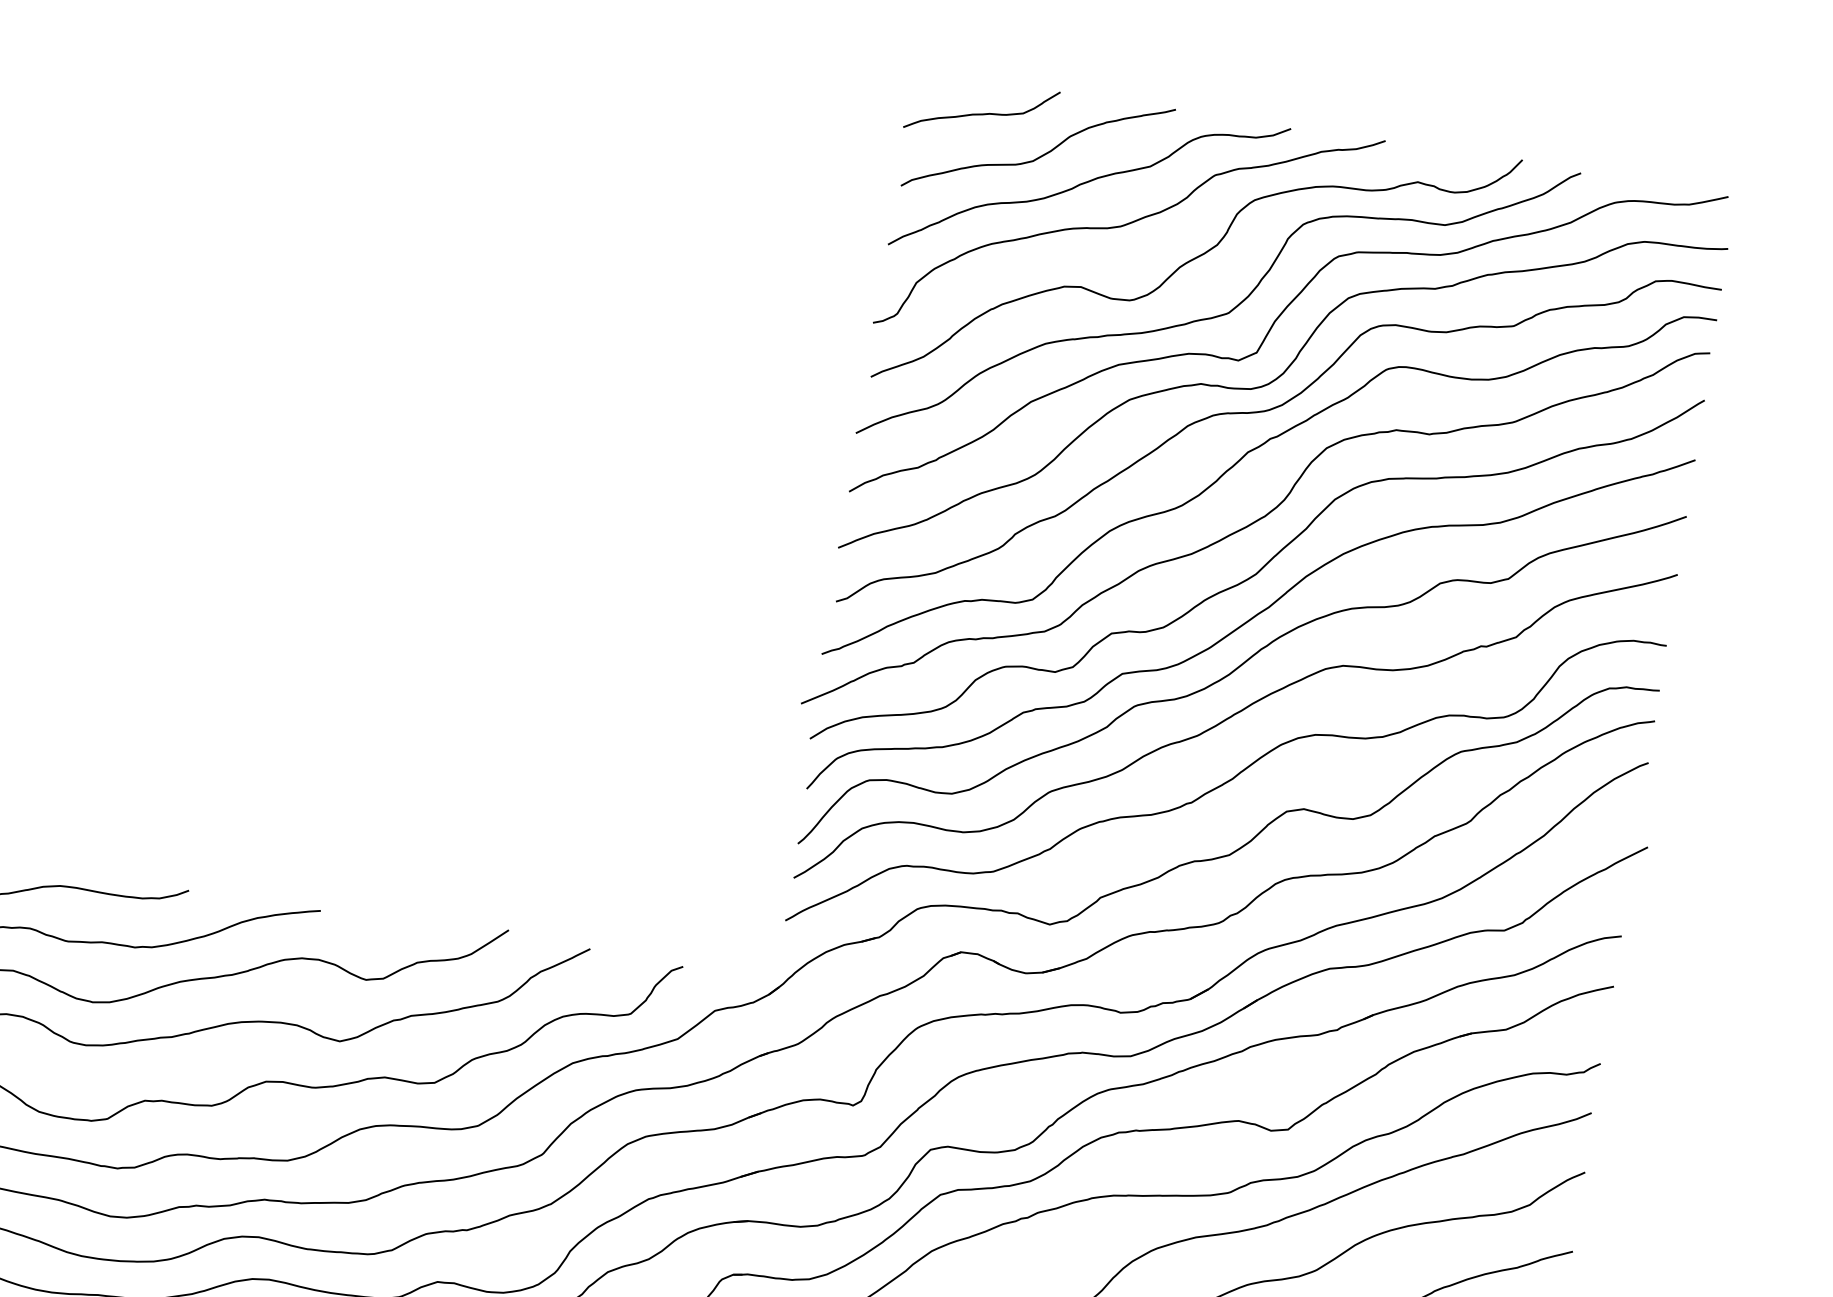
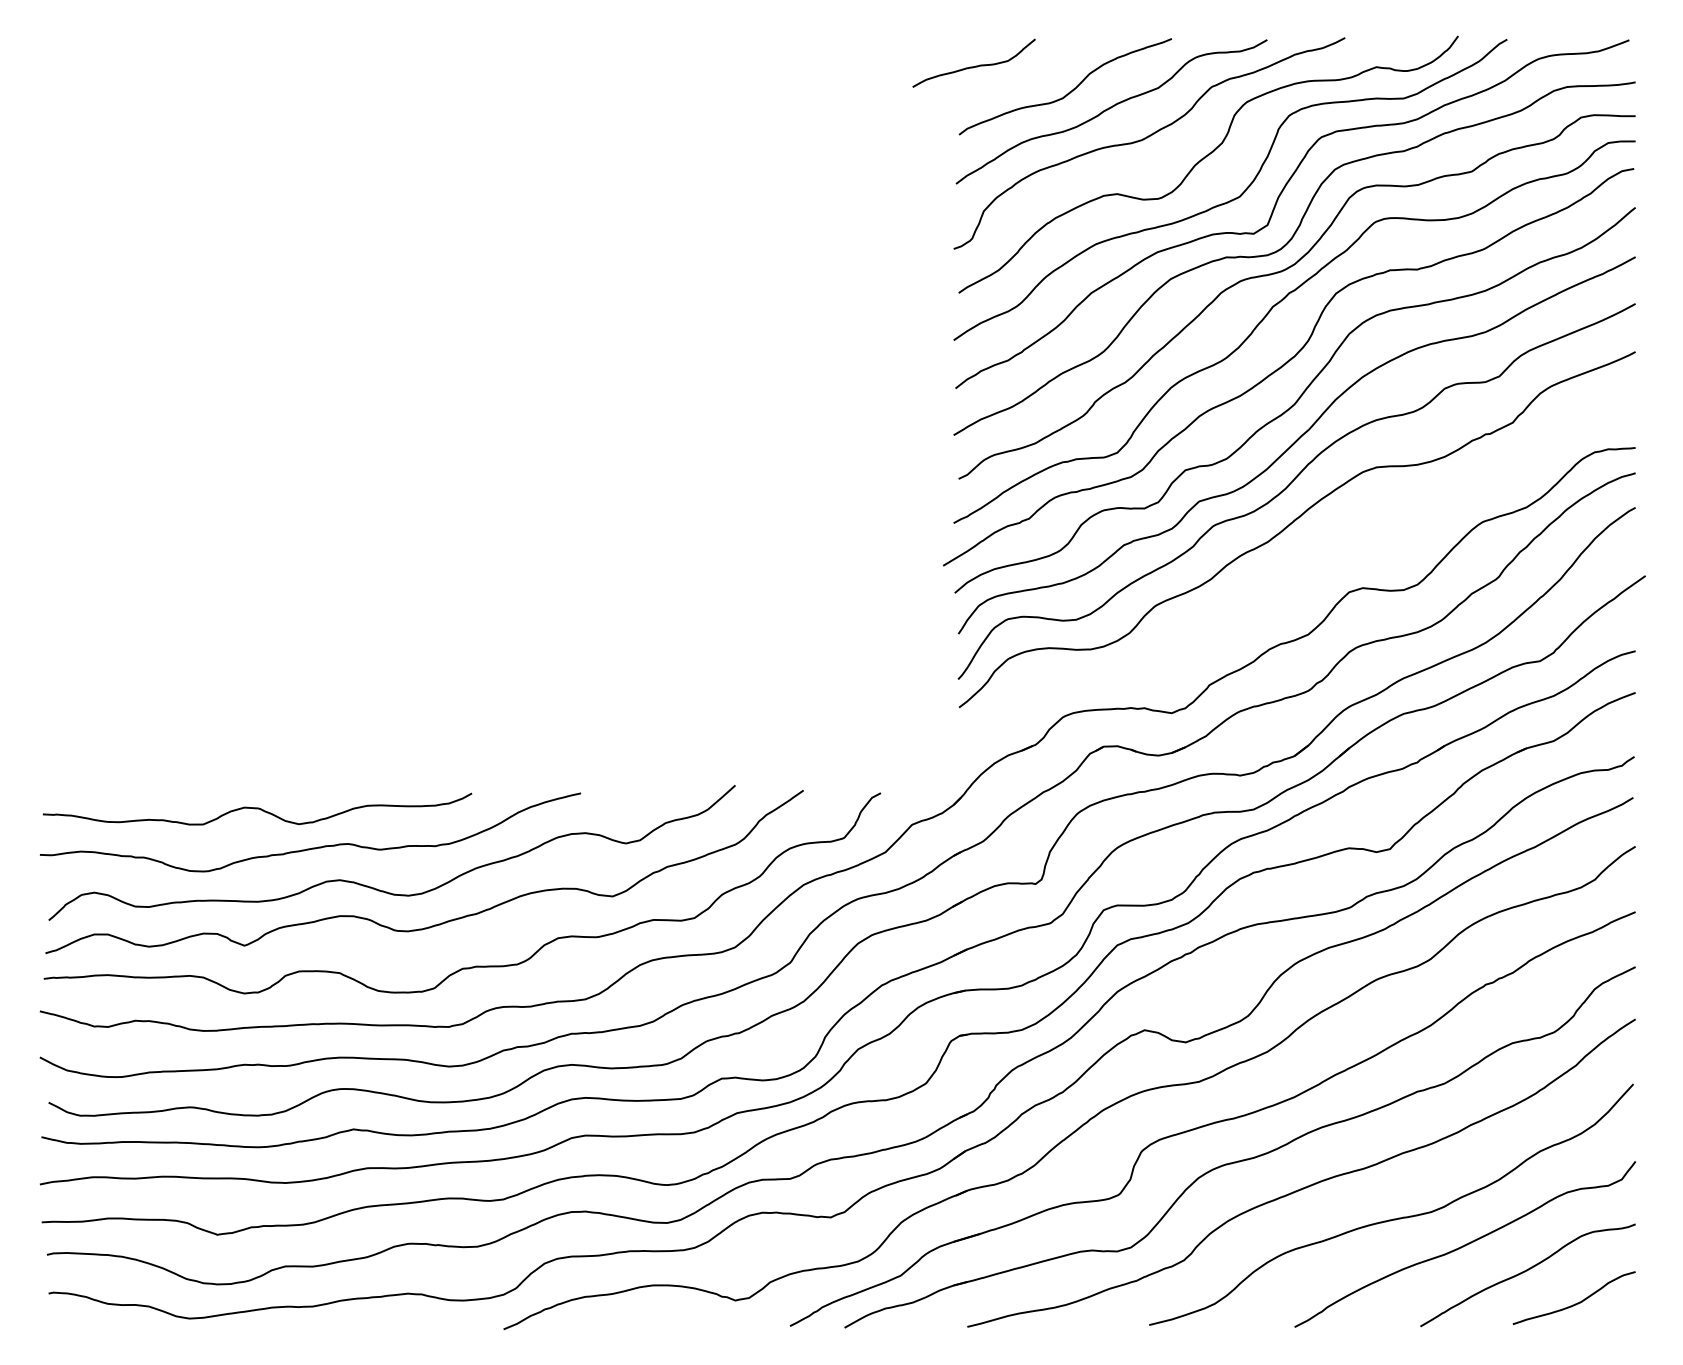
curve: (983, 112) -> (975, 65), moved
curve: (1225, 782) -> (1296, 576), removed

